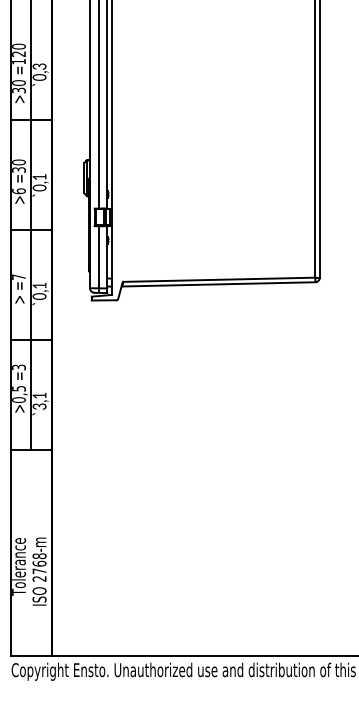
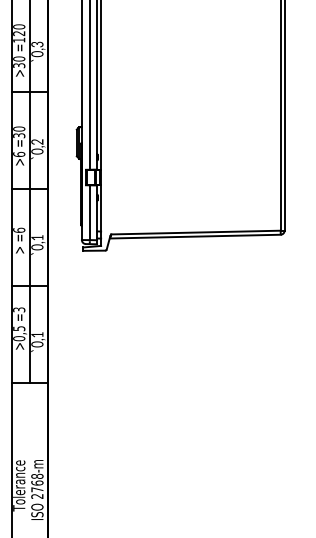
text: (39, 177) -> (37, 142), 0,1 -> 0,2
text: (18, 277) -> (18, 230), =7 -> =6
text: (39, 406) -> (37, 344), 3,1 -> 0,1

